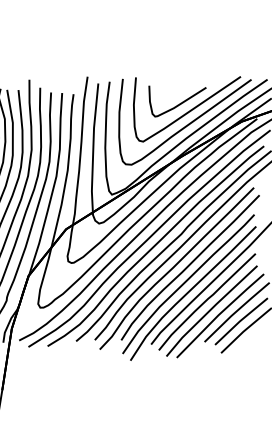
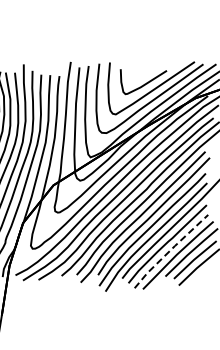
line: (210, 309) -> (170, 250), solid -> dashed

